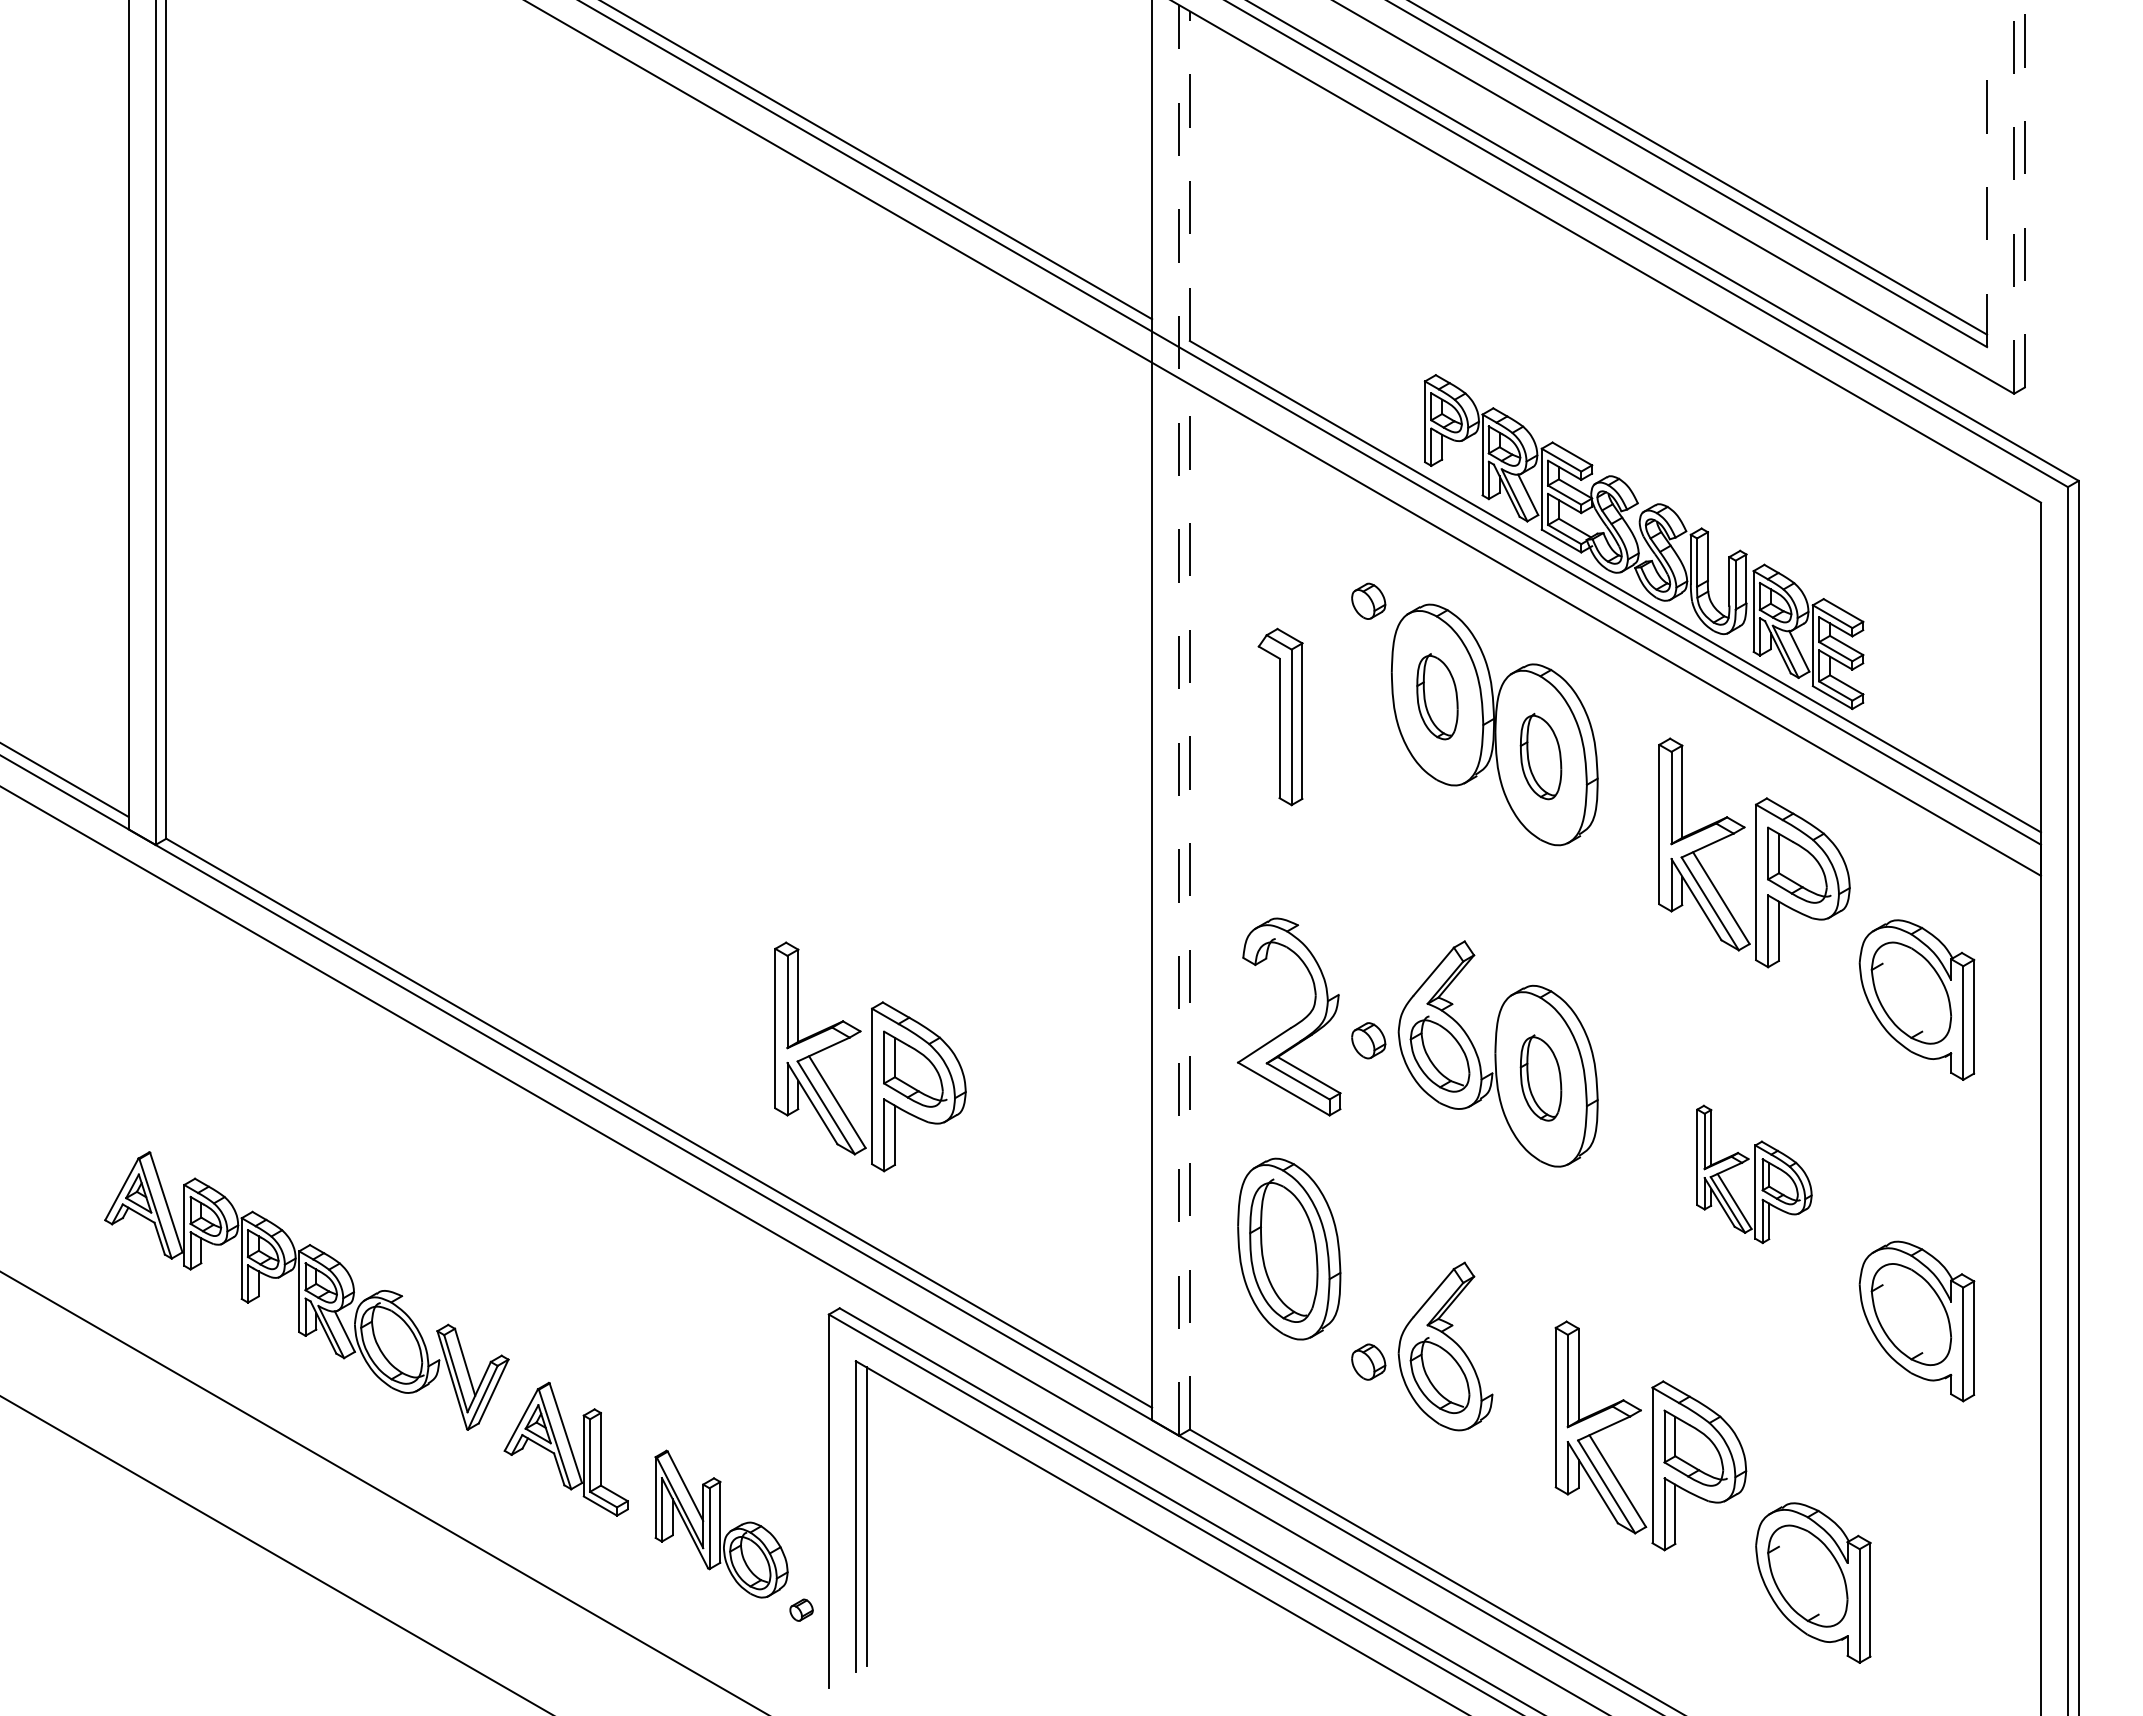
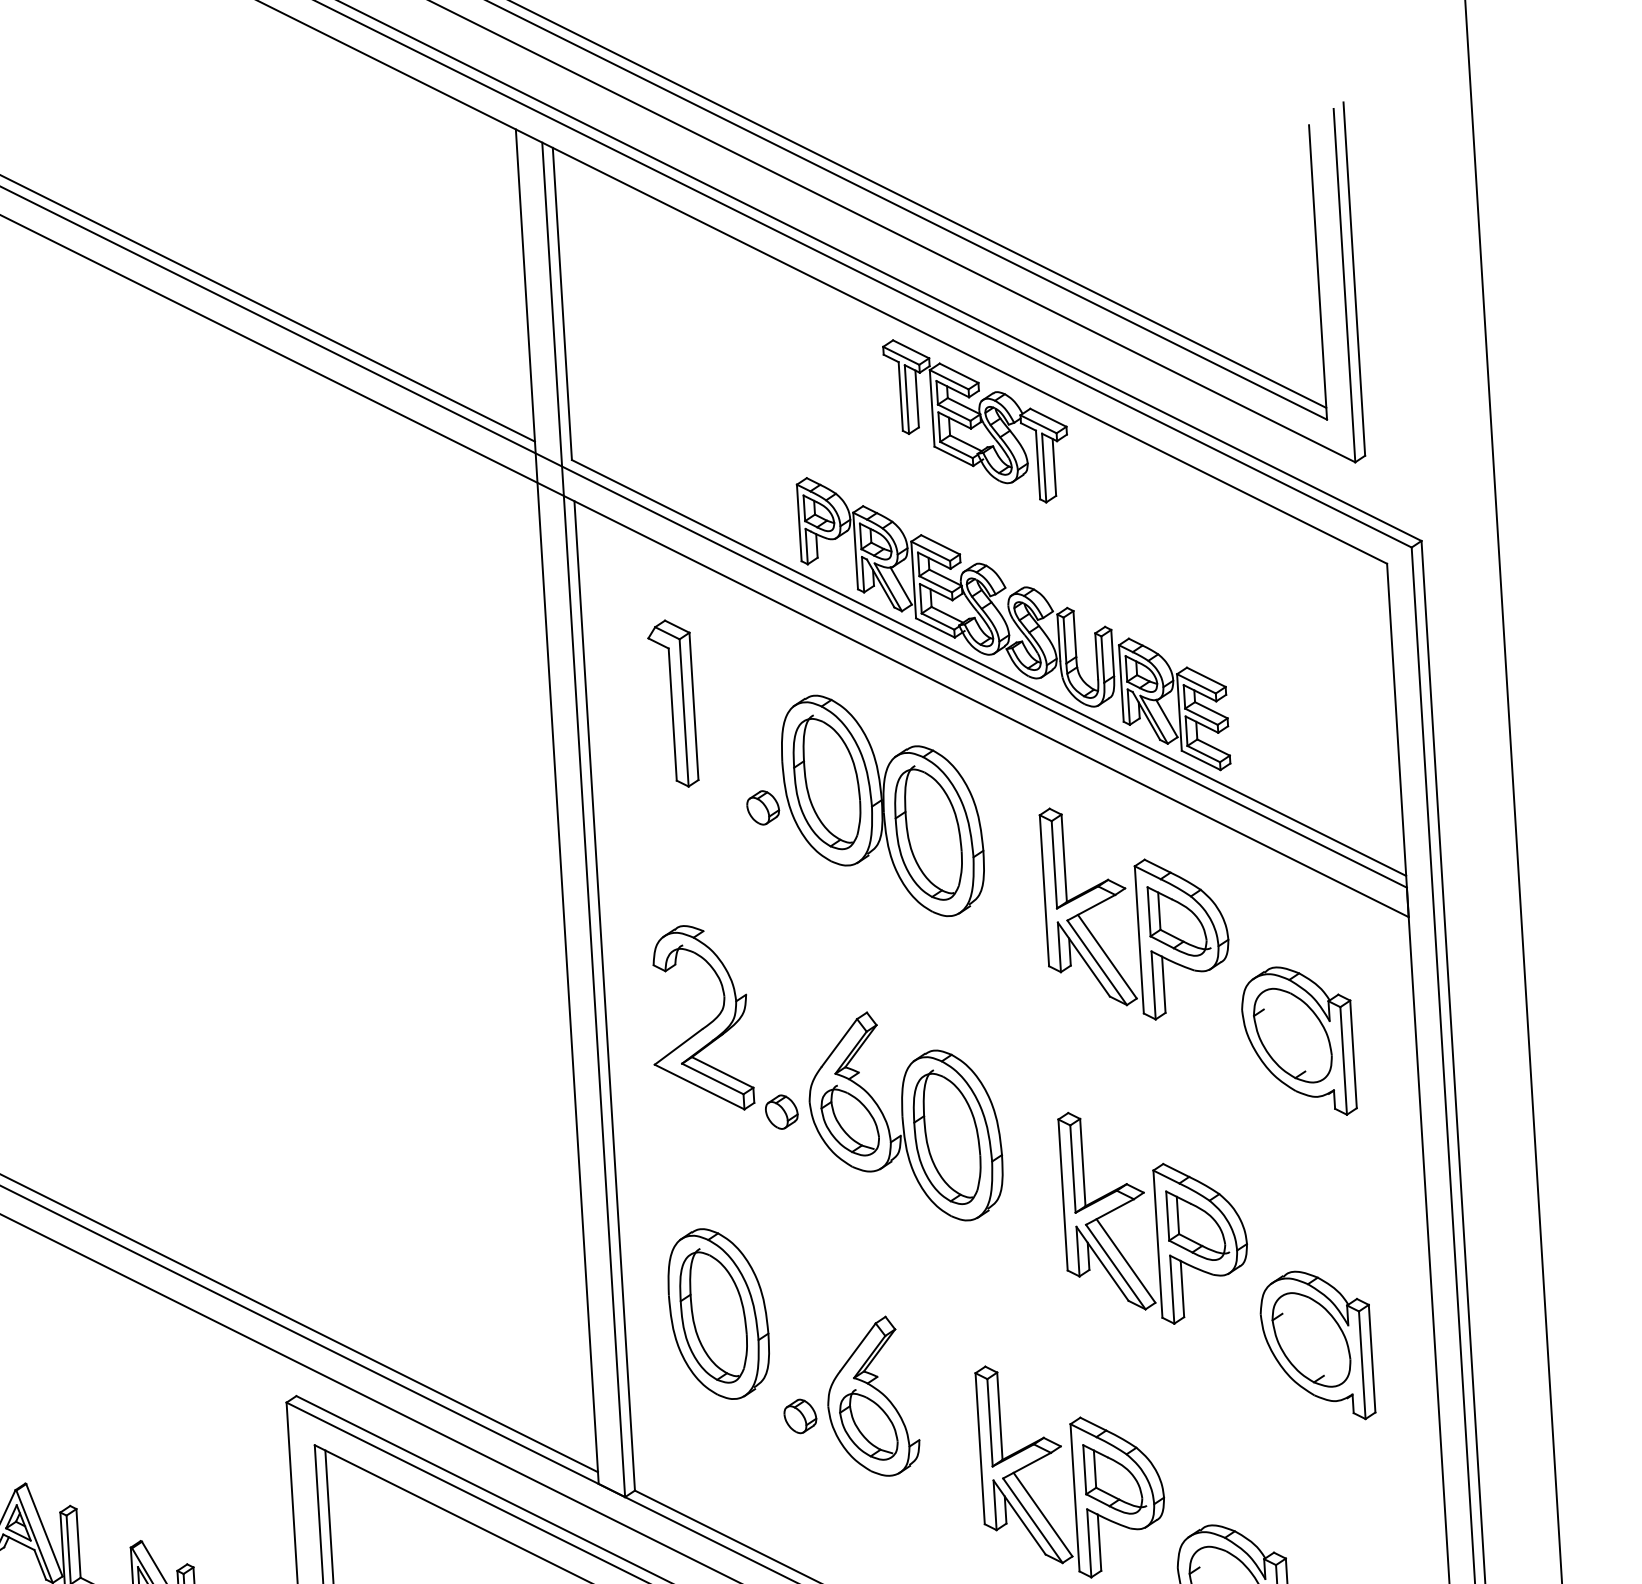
line: (1189, 176) -> (562, 304), dashed -> solid
line: (1987, 191) -> (1318, 272), dashed -> solid
line: (2024, 200) -> (1353, 278), dashed -> solid
line: (2014, 207) -> (1344, 285), dashed -> solid
part: (1618, 325) -> (976, 420), added
part: (1368, 600) -> (762, 807), moved
part: (1437, 696) -> (826, 782), size x1.67
part: (1280, 716) -> (672, 703), moved
line: (1179, 719) -> (584, 818), dashed -> solid
part: (1540, 756) -> (927, 833), size x1.67
line: (1189, 907) -> (604, 996), dashed -> solid
part: (1294, 1024) -> (705, 1025), moved
part: (870, 1056) -> (311, 1155), removed
part: (1540, 1077) -> (946, 1137), size x1.67
part: (1754, 1174) -> (1154, 1216), size x1.67

